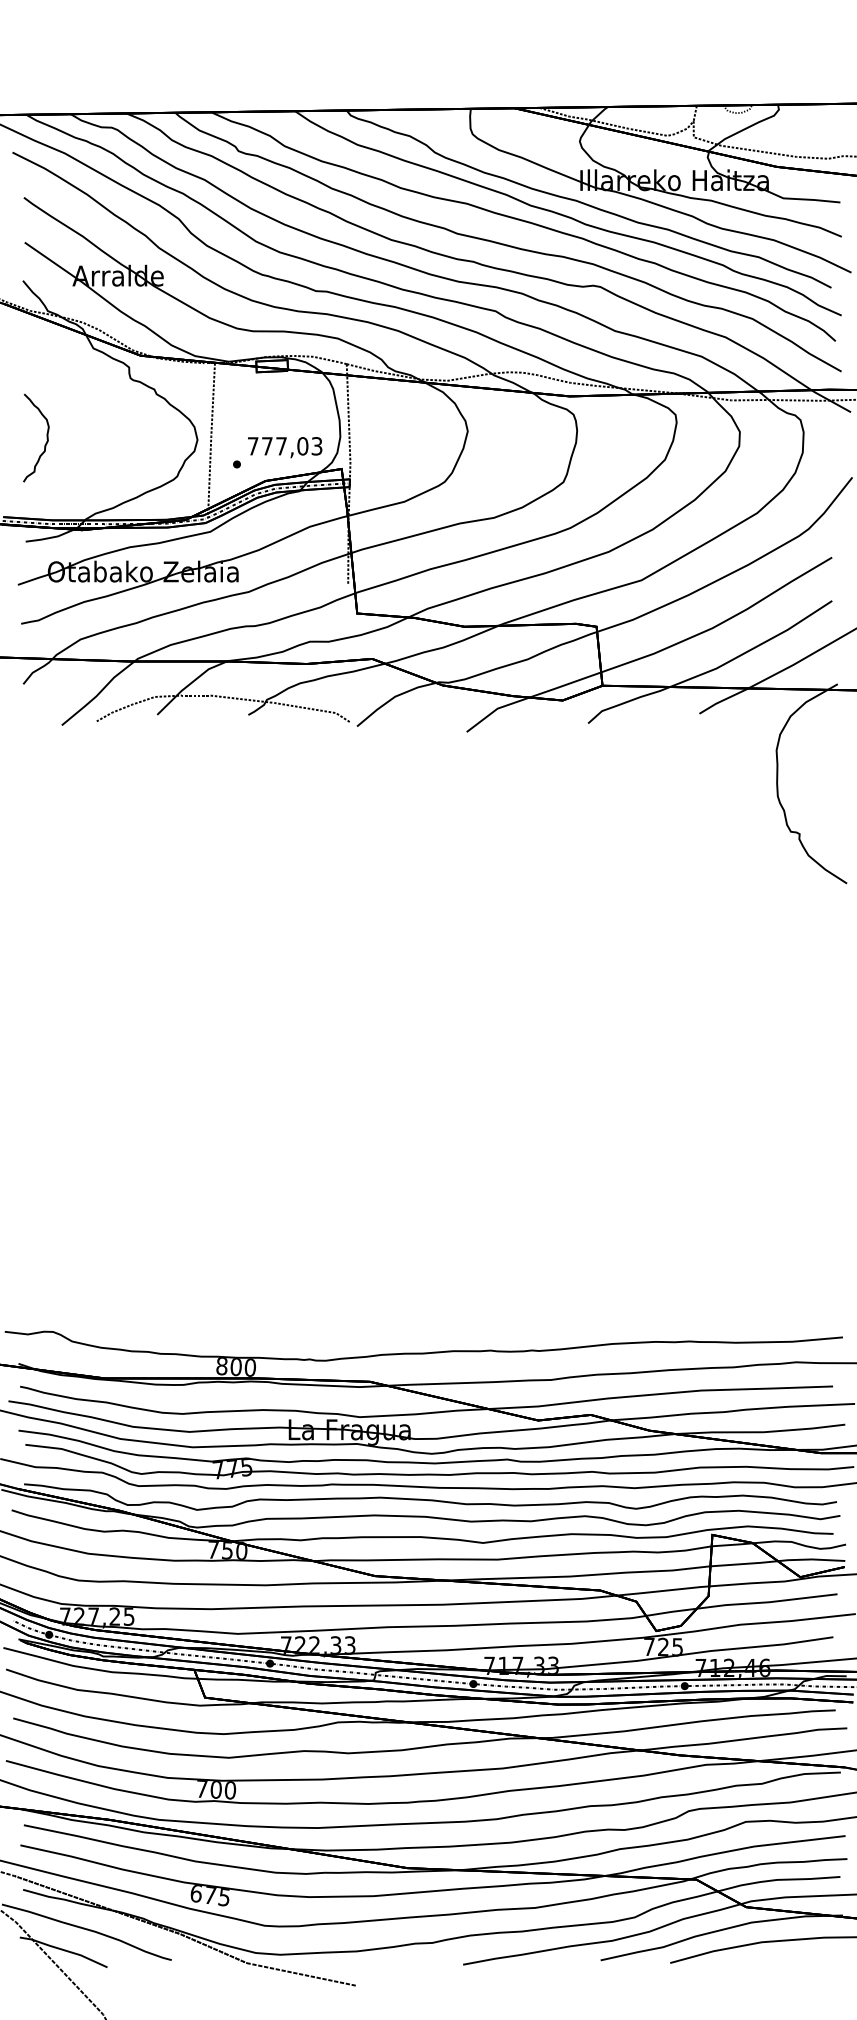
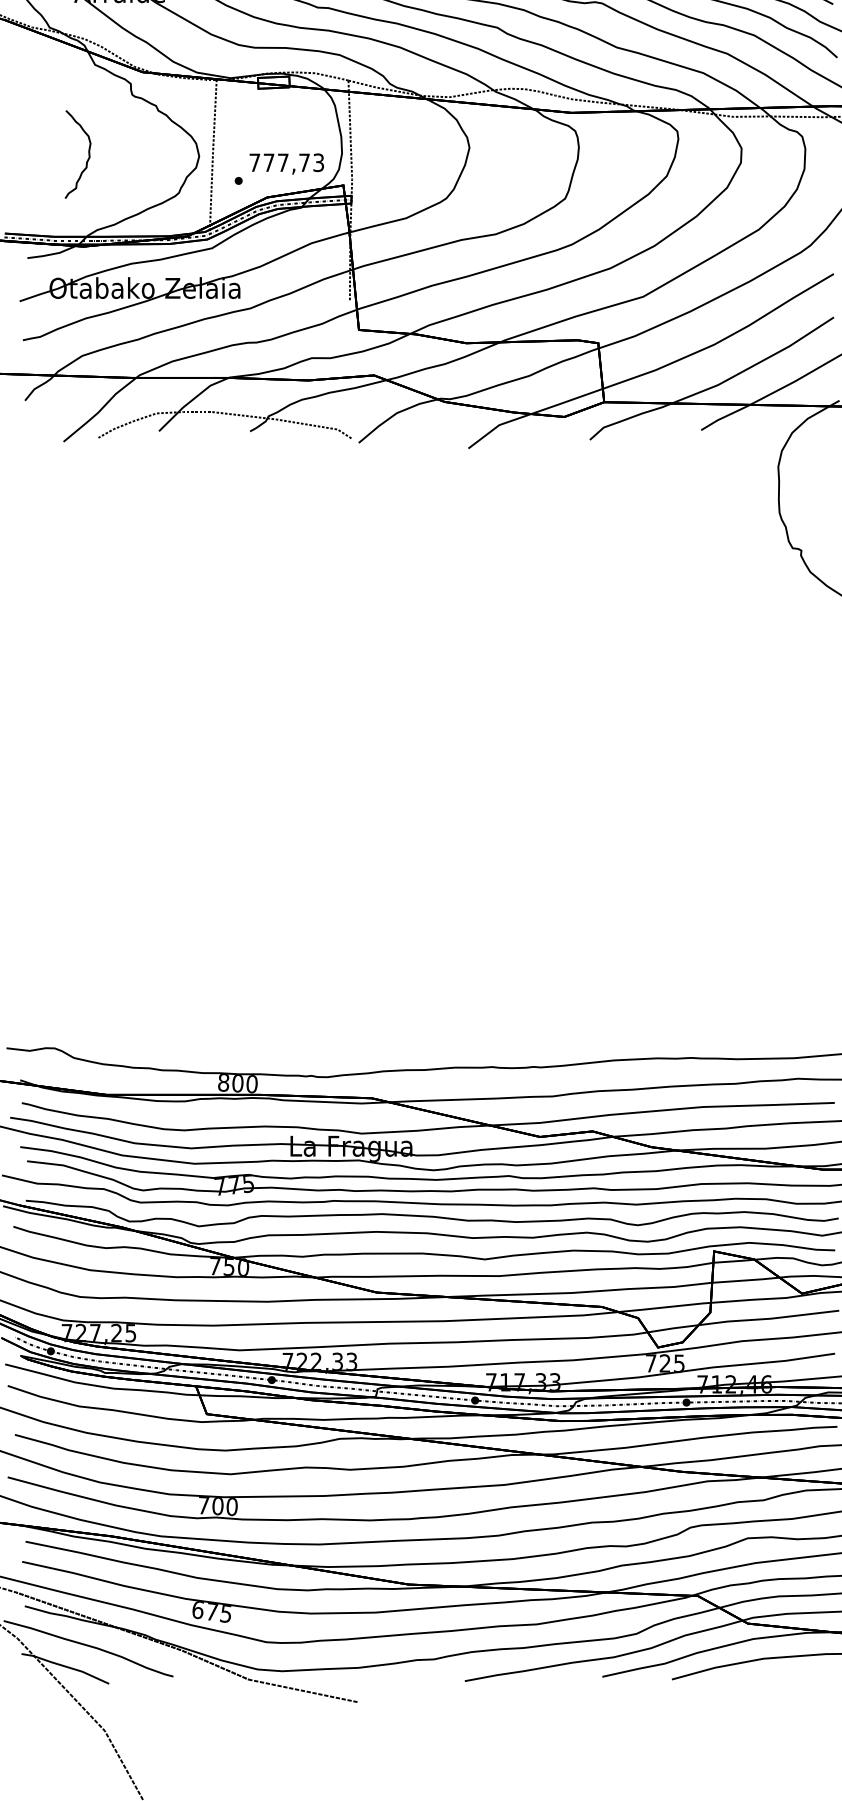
curve: (46, 437) -> (88, 153), moved
text: (302, 446) -> (304, 162), 777,03 -> 777,73

